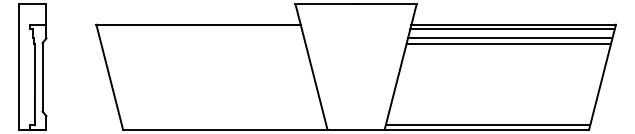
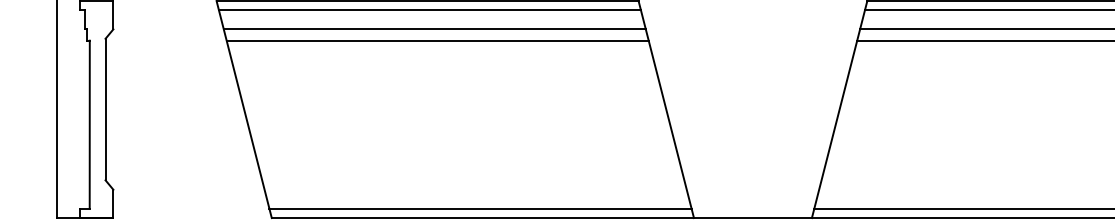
line: (199, 29) -> (429, 10), added
line: (201, 38) -> (433, 29), added
line: (203, 43) -> (437, 39), added
line: (223, 125) -> (479, 209), added

